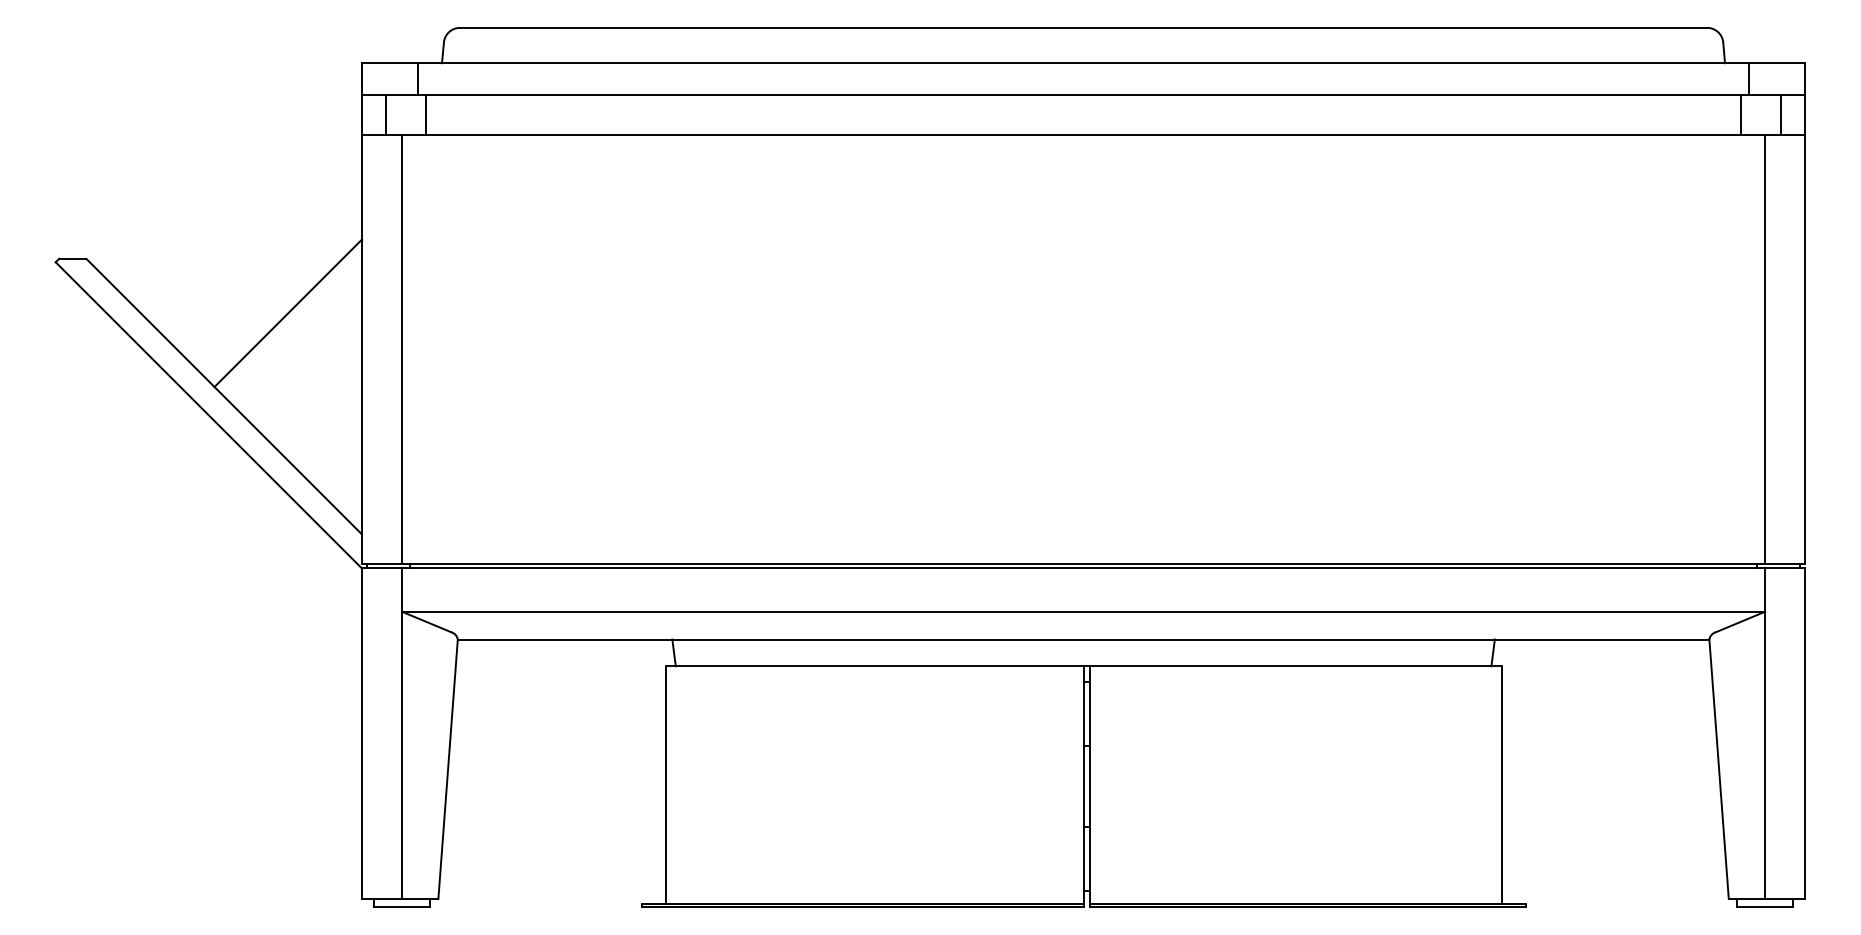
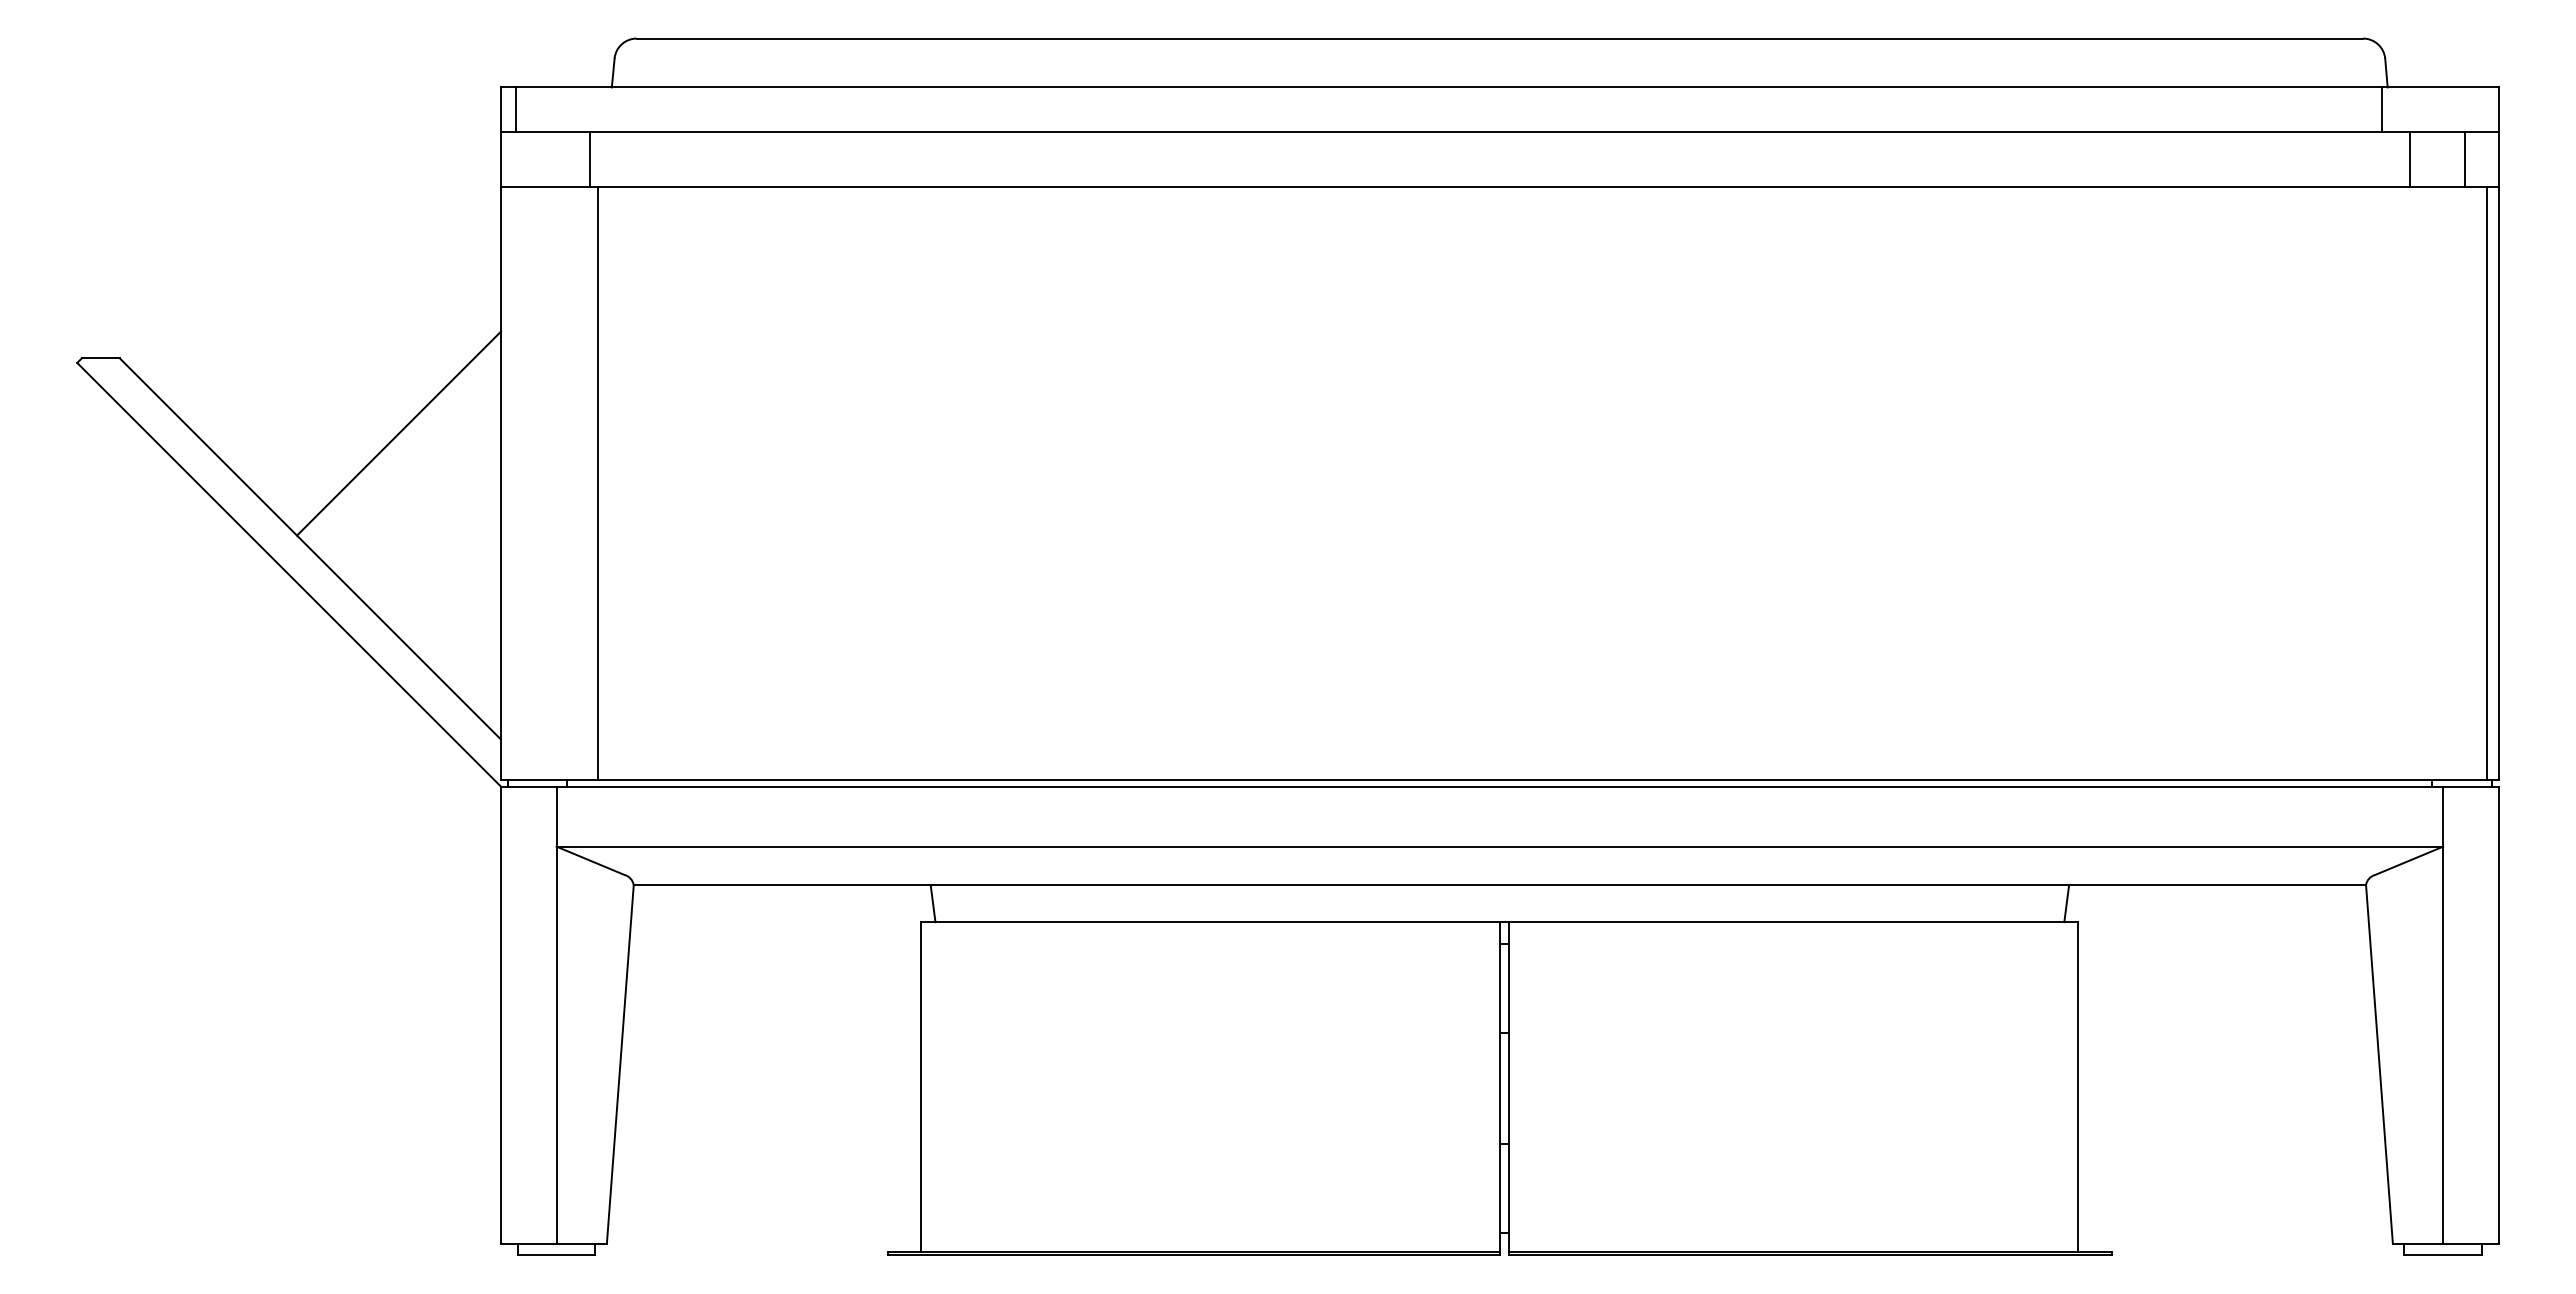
line: (417, 79) -> (515, 109), moved
line: (1749, 79) -> (2382, 109), moved
line: (386, 115) -> (534, 159), removed
line: (401, 349) -> (597, 483), moved
line: (1765, 349) -> (2487, 483), moved

